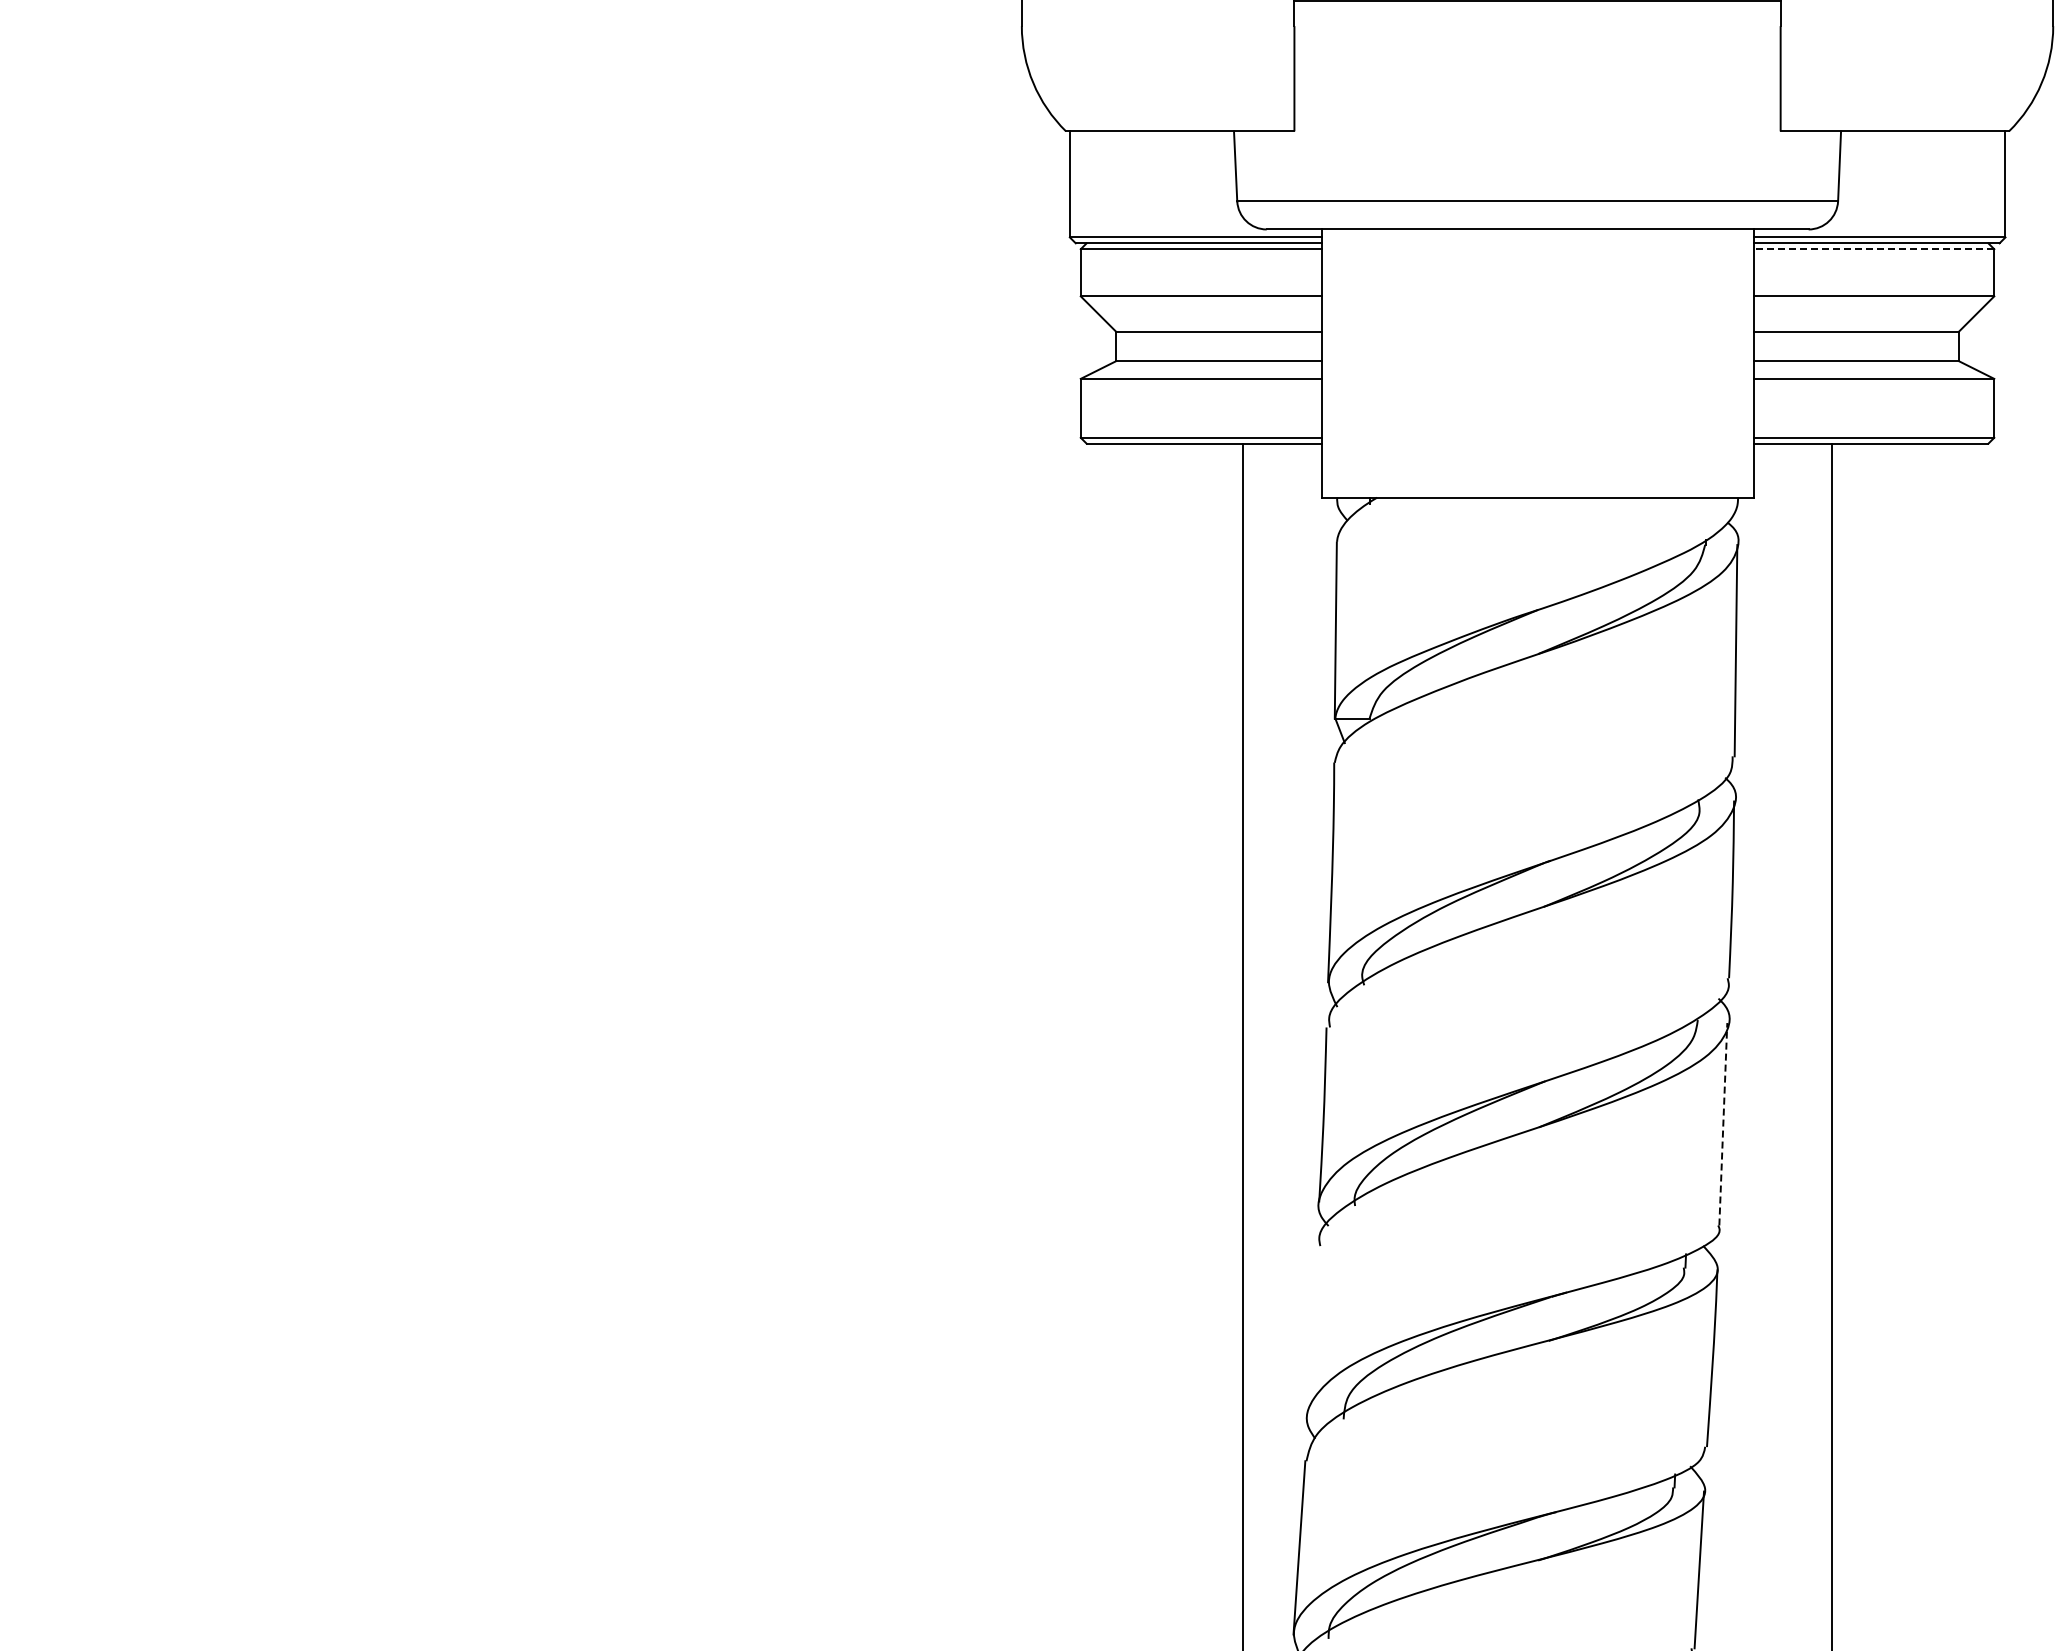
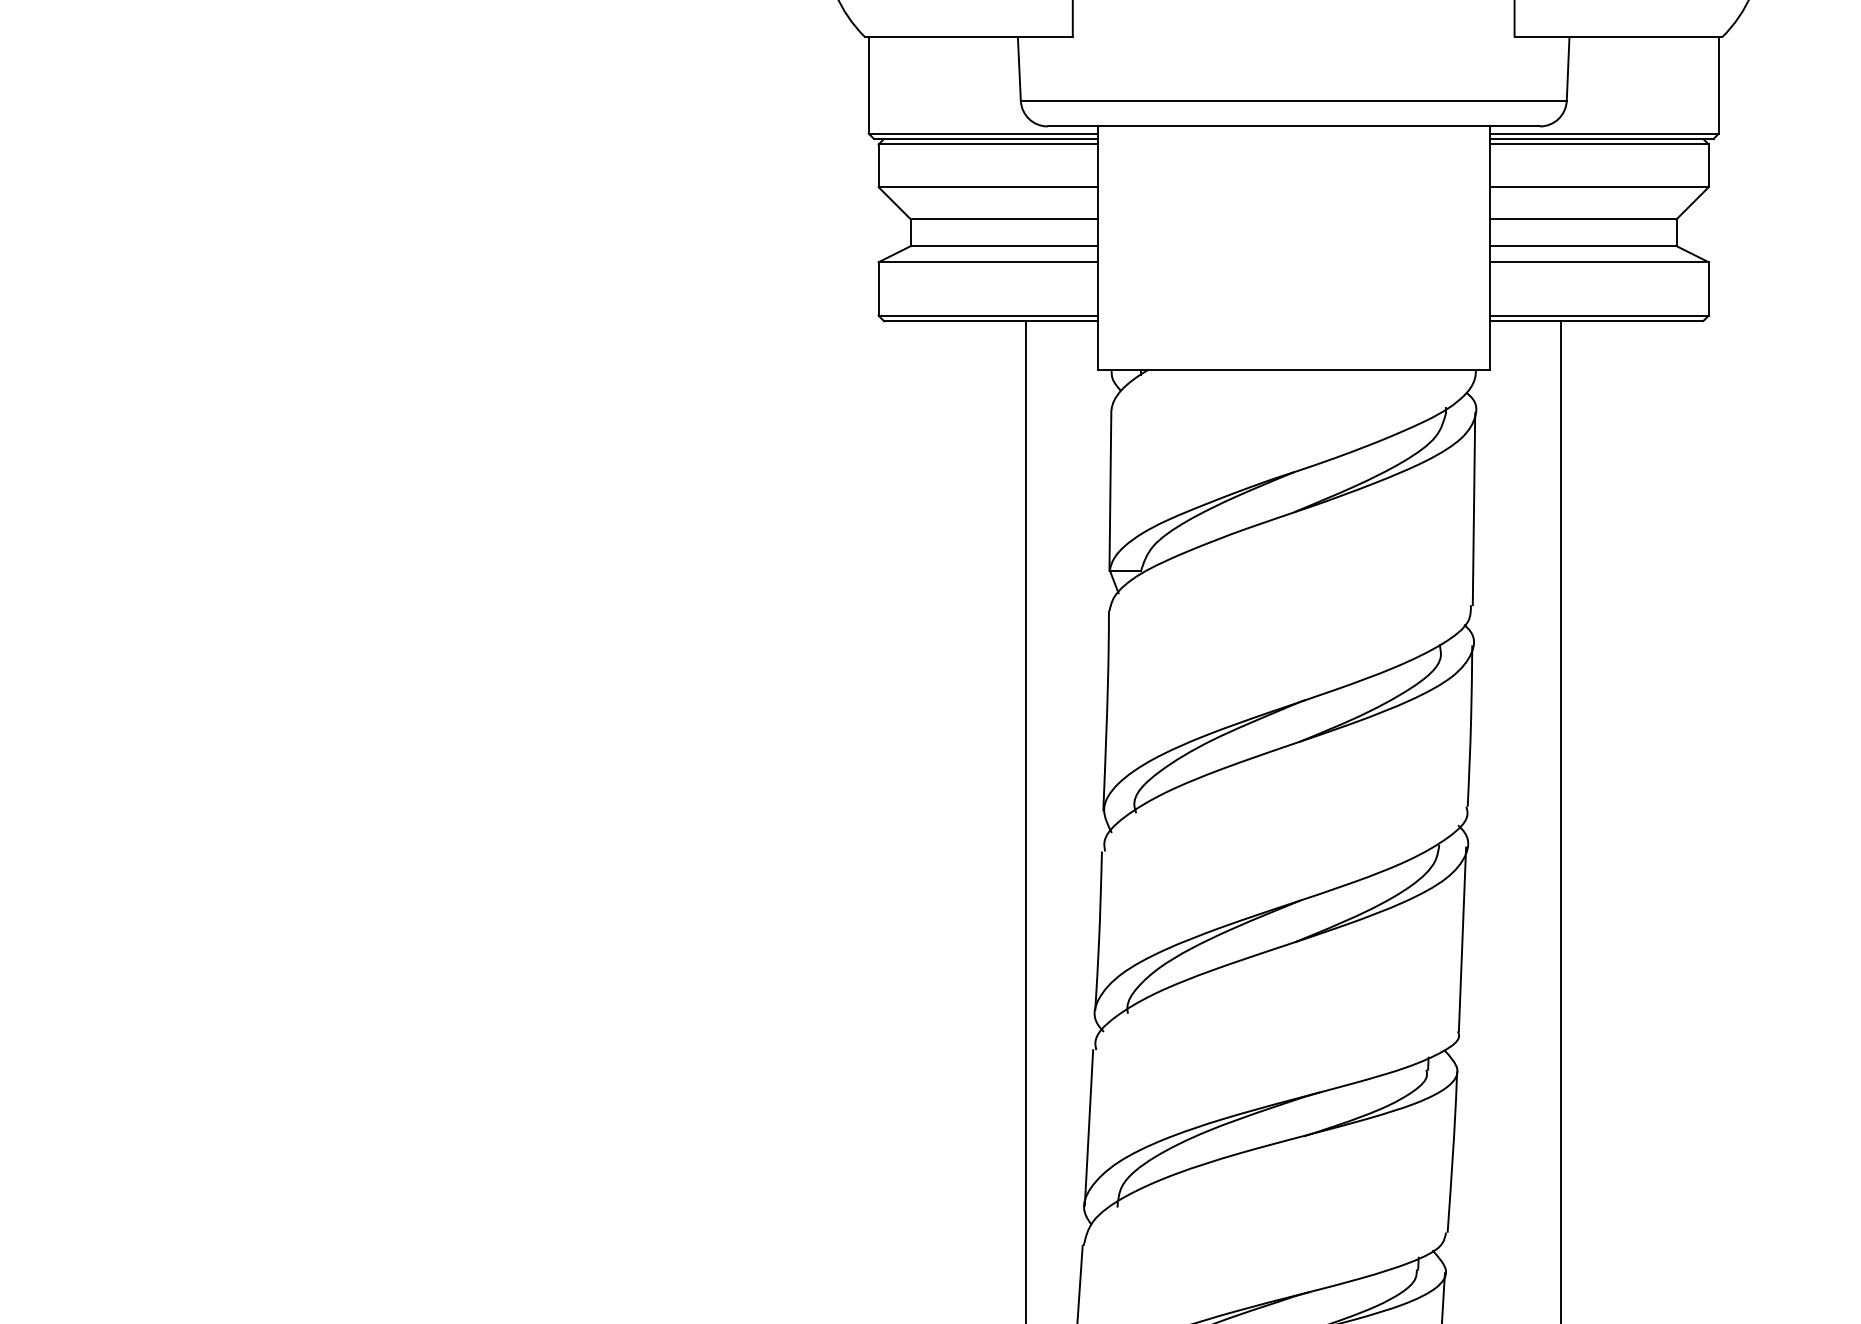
line: (1874, 249) -> (1599, 144), dashed -> solid
line: (1723, 1123) -> (1462, 938), dashed -> solid
line: (1311, 1331) -> (1088, 1127), added

